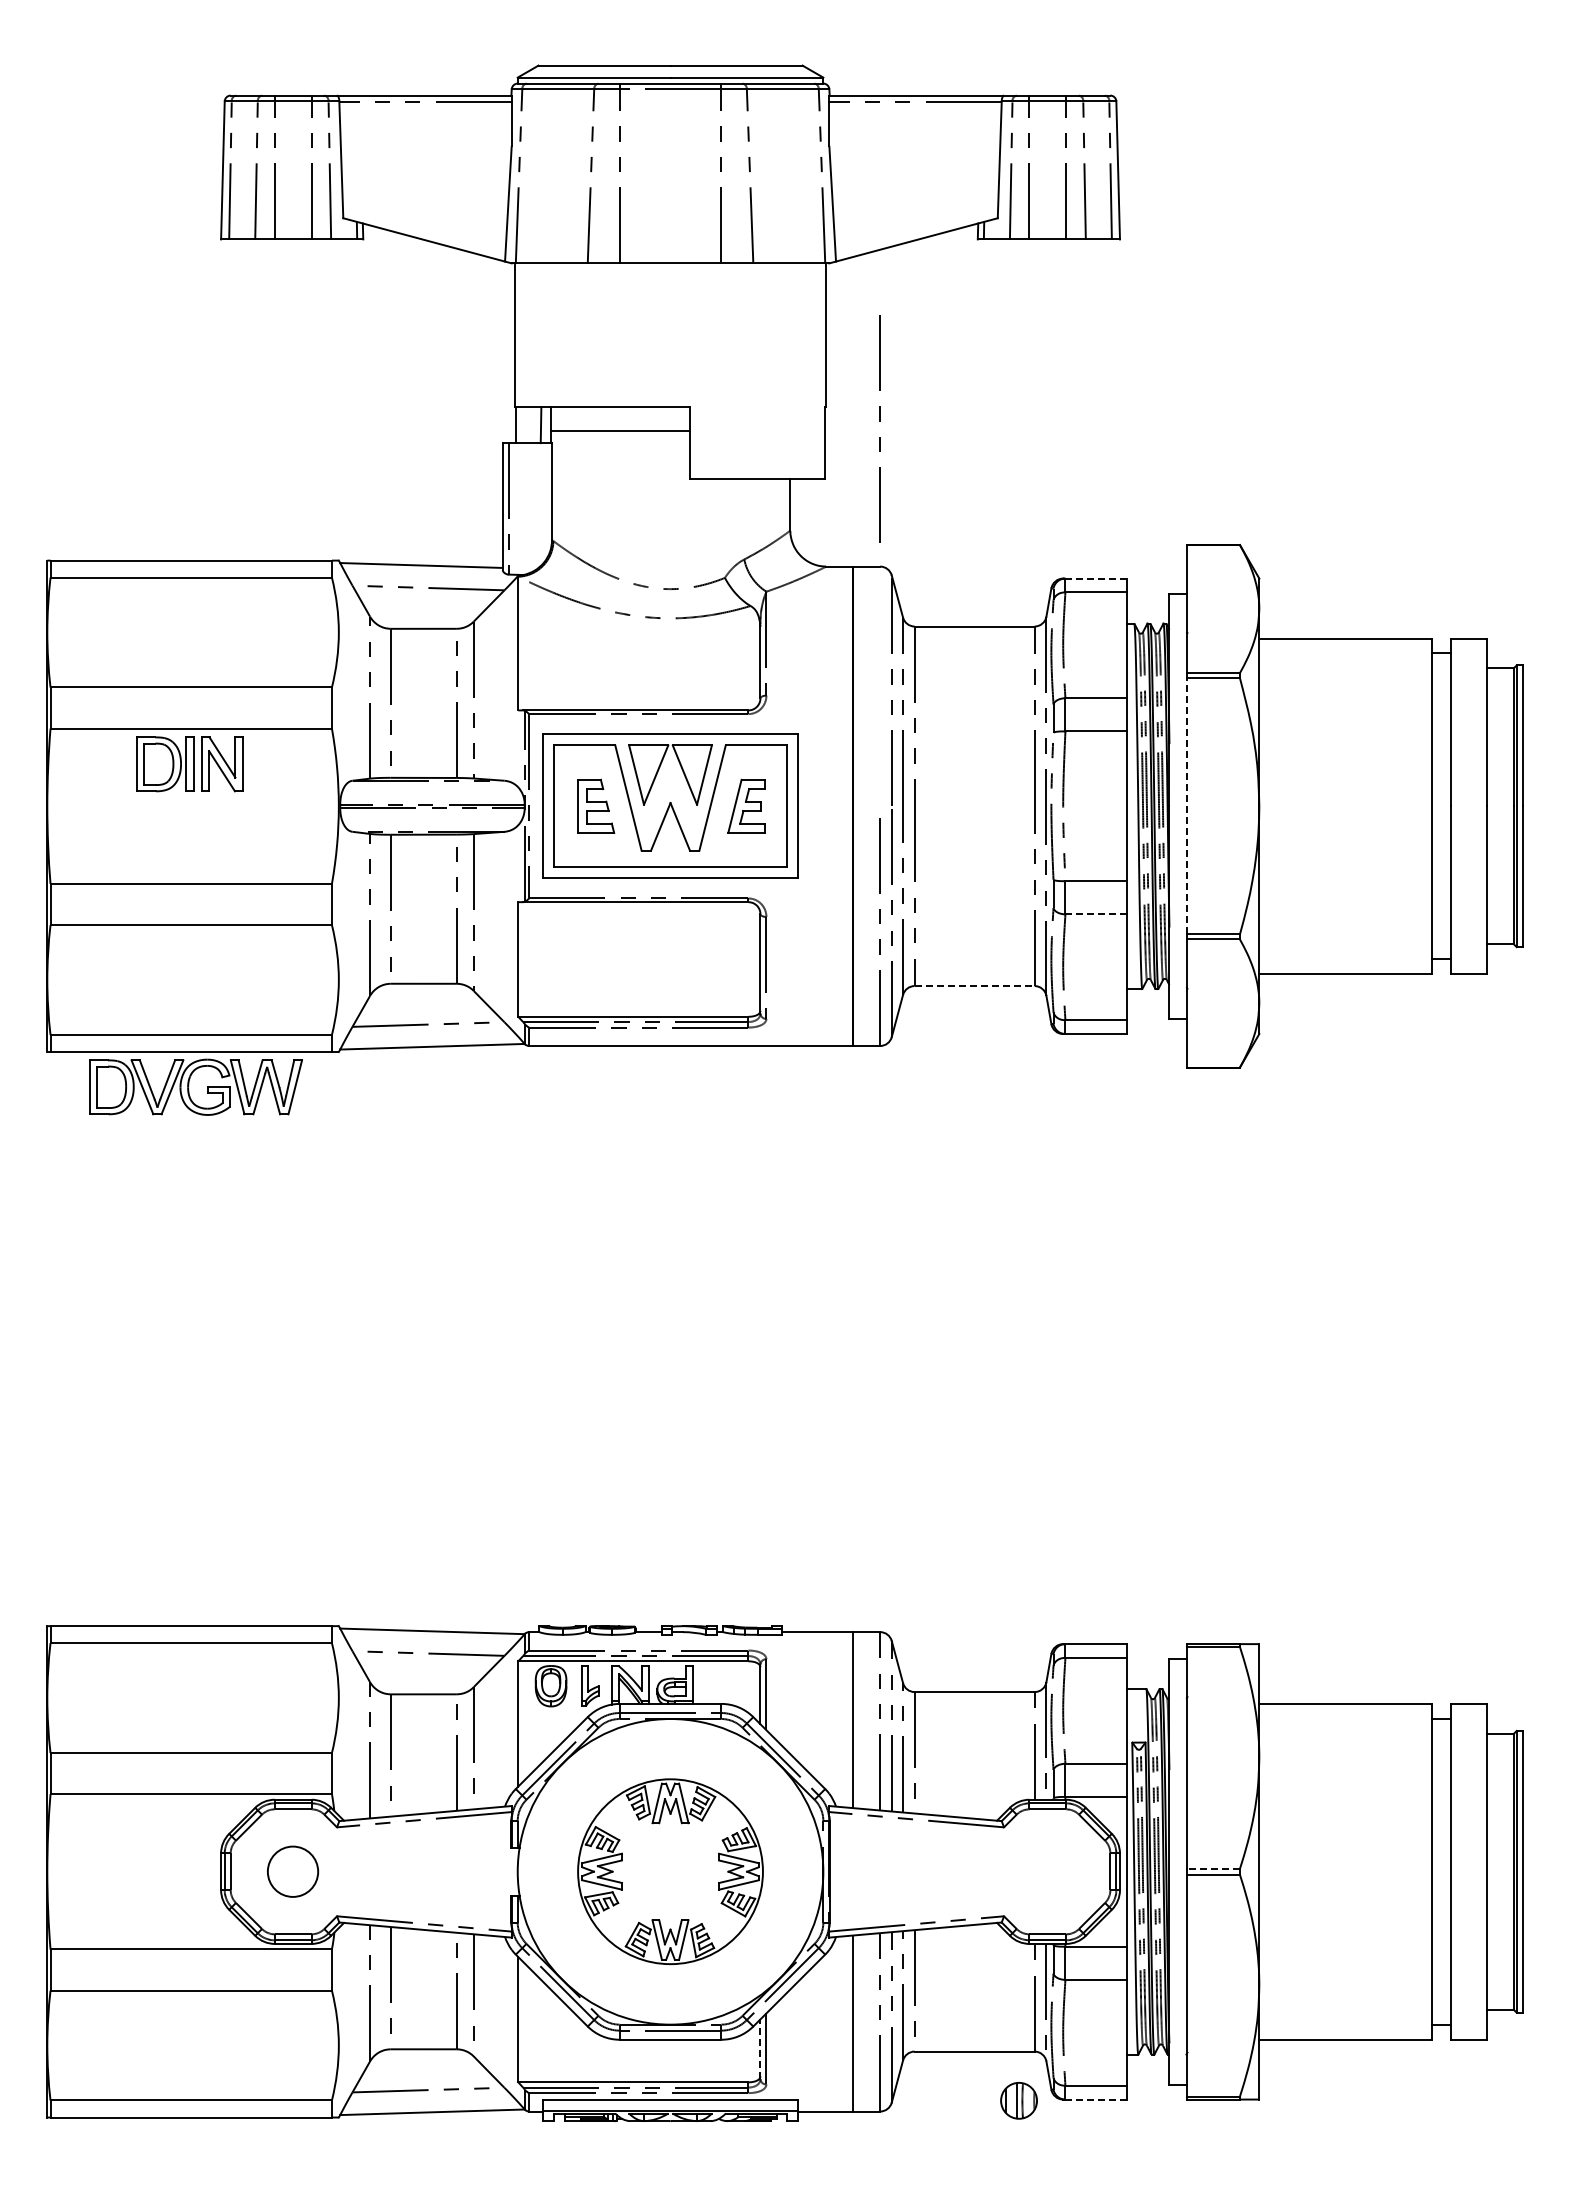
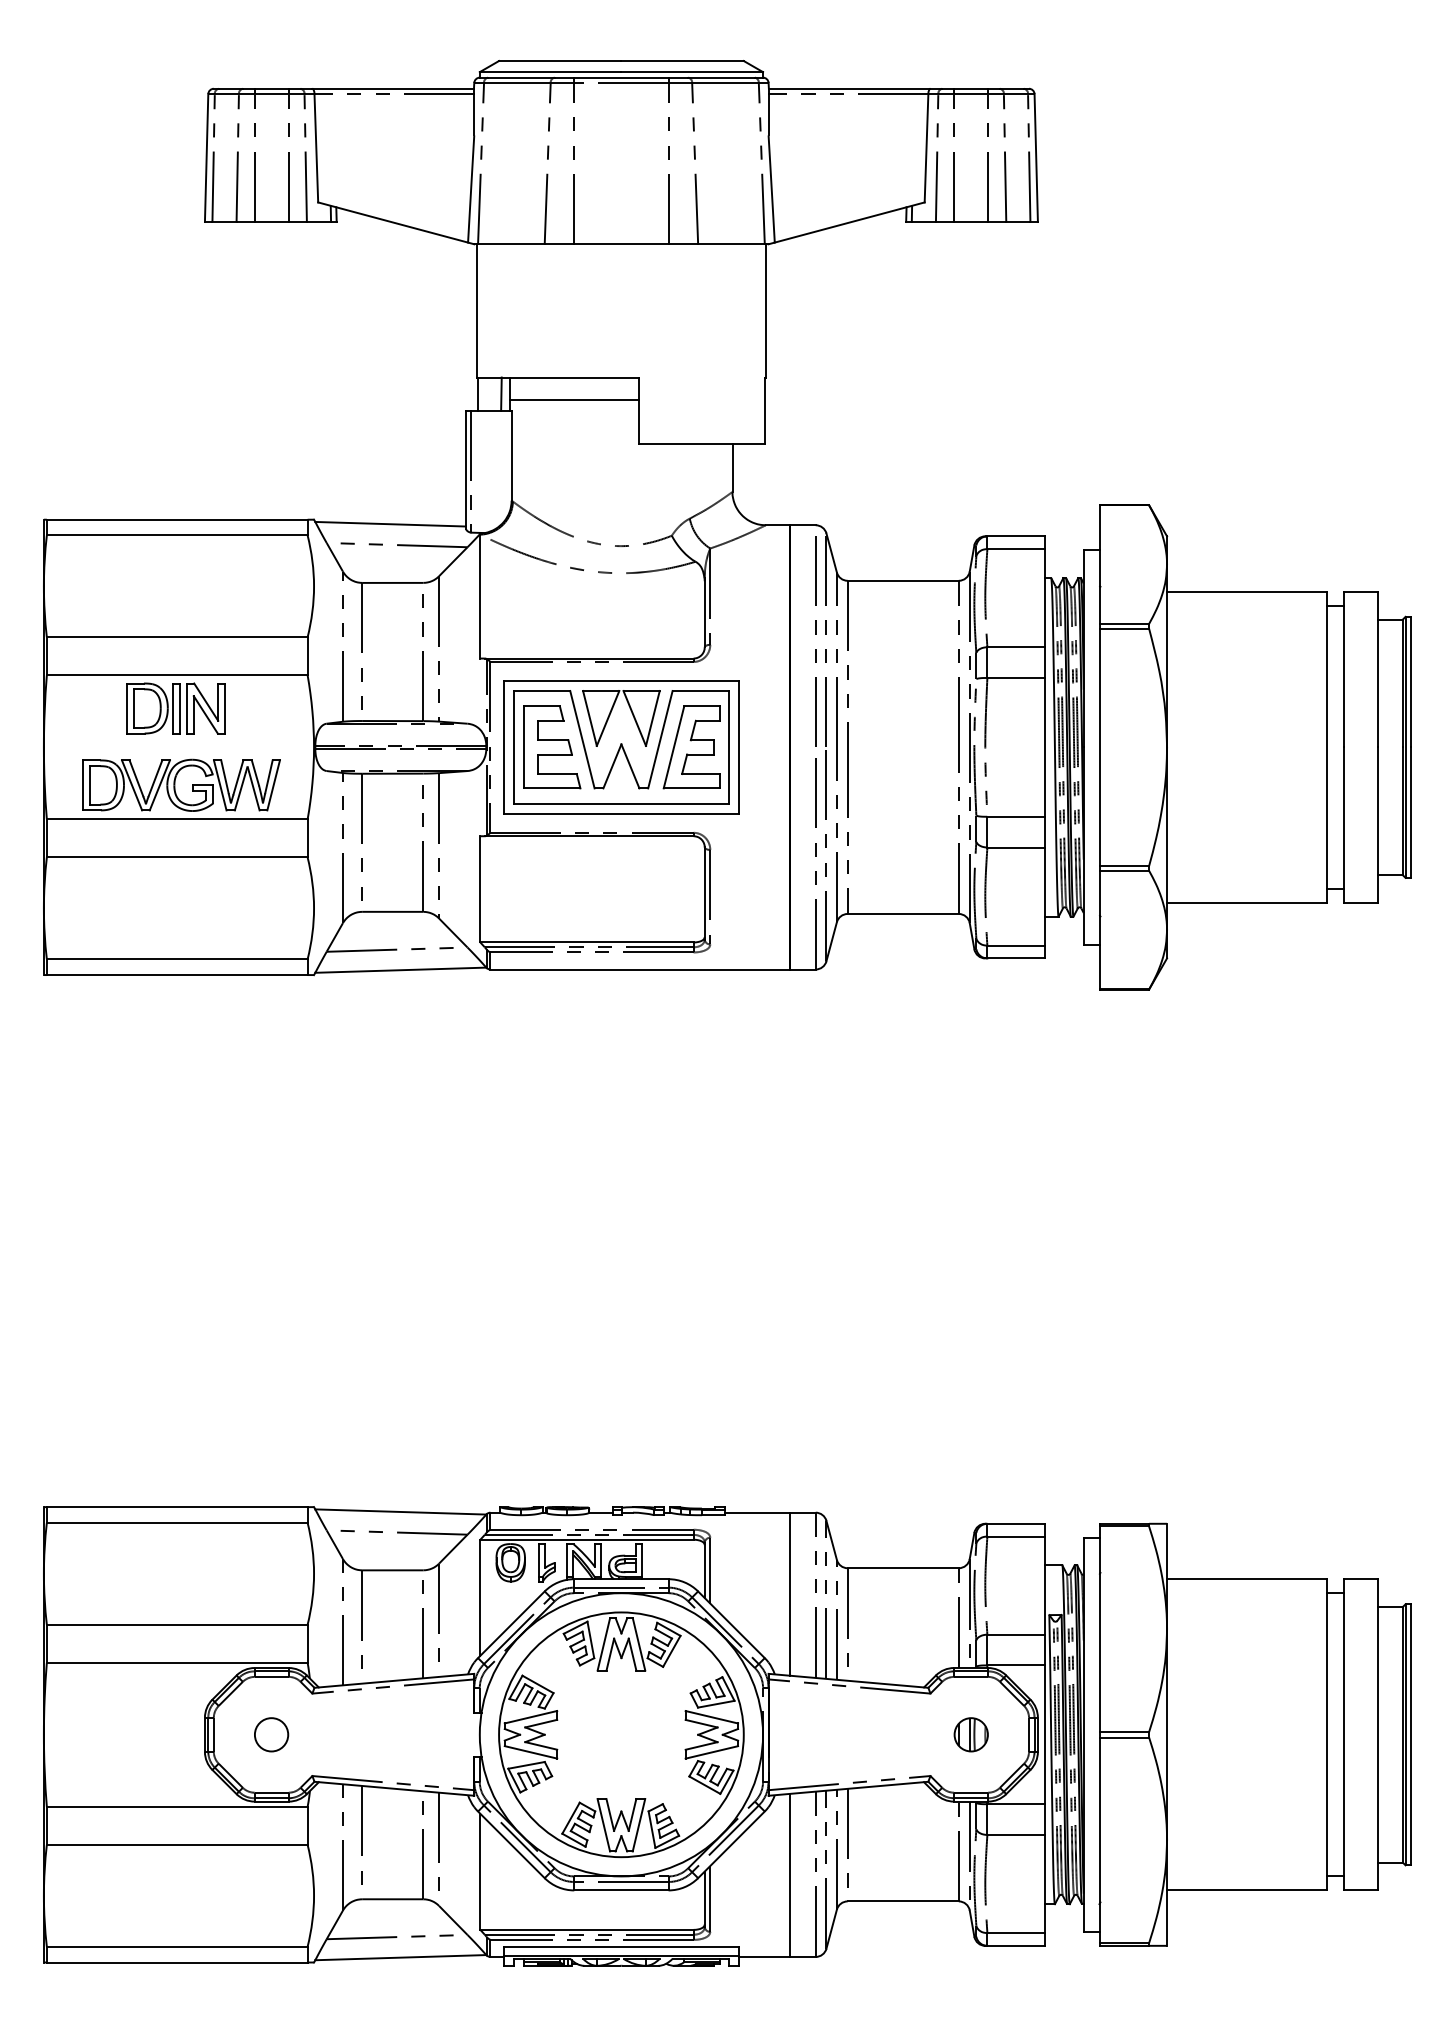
line: (879, 421) -> (815, 634), moved
line: (1096, 578) -> (1016, 536), dashed -> solid
line: (1187, 805) -> (1100, 746), dashed -> solid
part: (595, 806) -> (551, 747), size x1.67
part: (746, 806) -> (691, 747), size x1.67
line: (1096, 914) -> (1016, 847), dashed -> solid
line: (974, 986) -> (903, 914), dashed -> solid
part: (189, 1085) -> (175, 783), moved
line: (1213, 1868) -> (1124, 1731), dashed -> solid
circle: (292, 1871) -> (271, 1734), size x0.71
part: (670, 1871) -> (621, 1734), size x1.43
line: (760, 2049) -> (704, 1899), dashed -> solid
line: (1096, 2099) -> (1016, 1945), dashed -> solid
part: (1018, 2100) -> (970, 1734), moved

